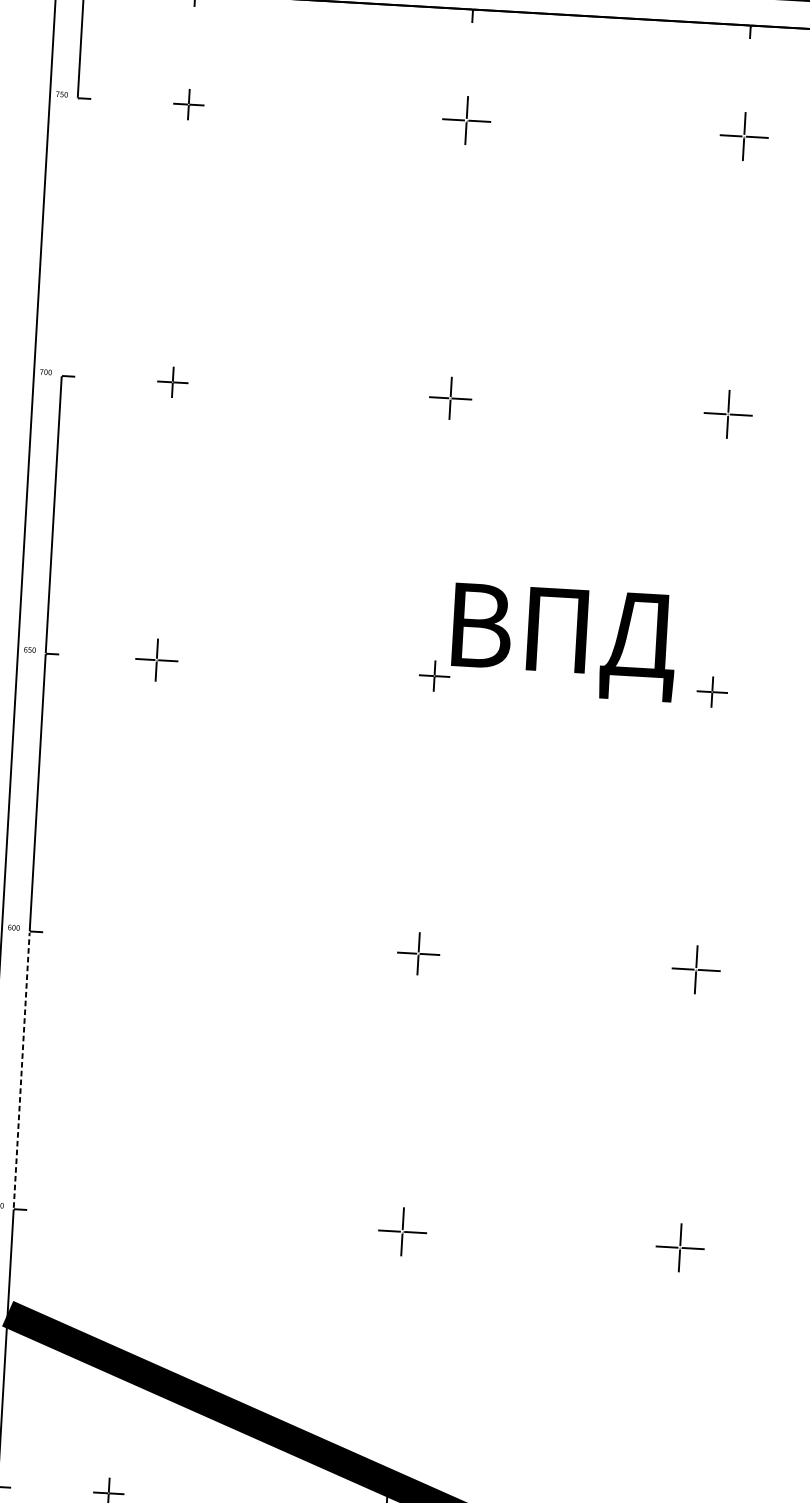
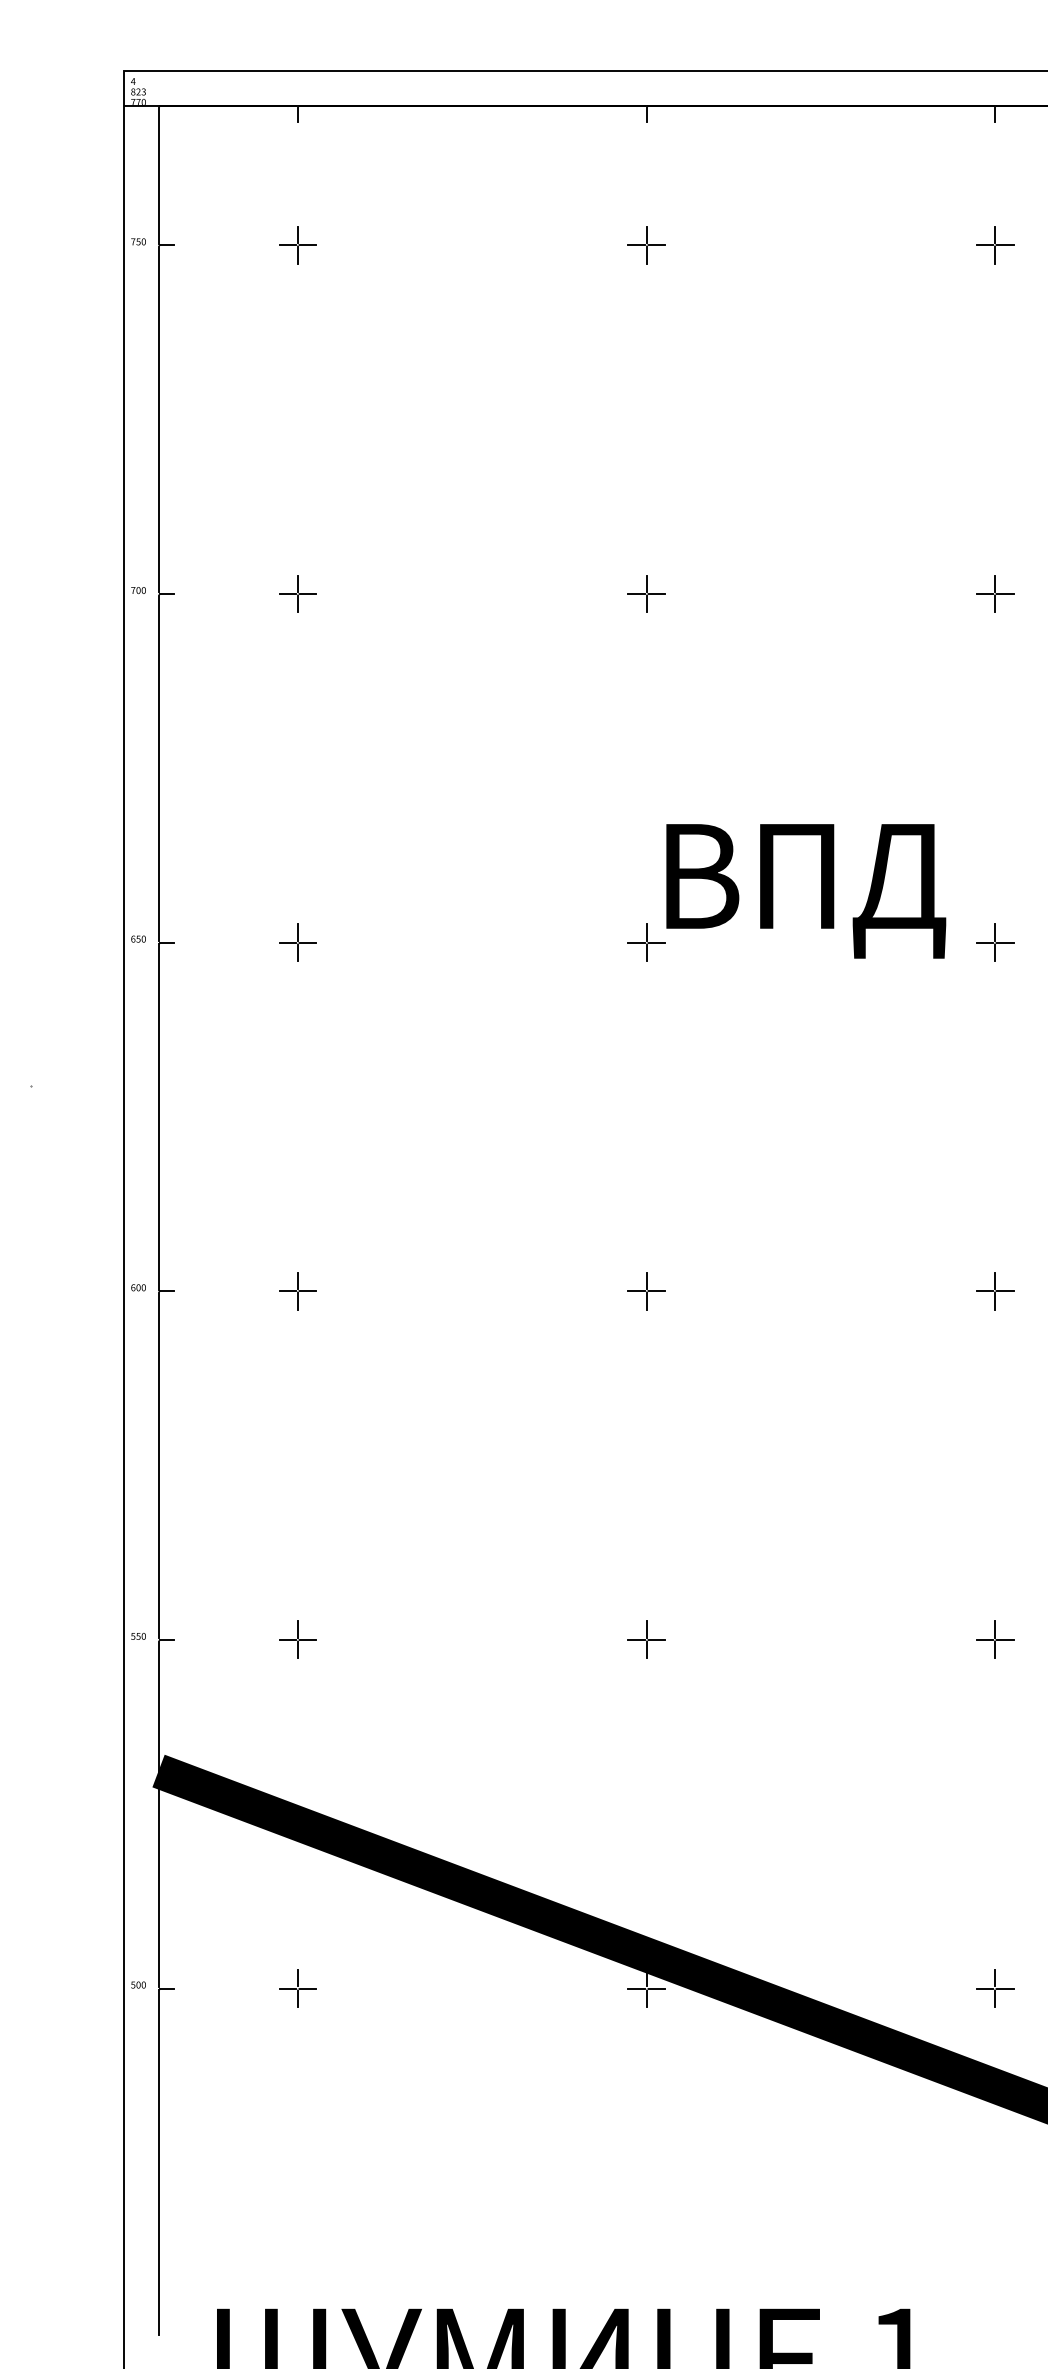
part: (466, 120) -> (646, 245), size x0.62
part: (744, 136) -> (995, 245), size x0.62
line: (69, 236) -> (158, 419), added
part: (450, 397) -> (646, 593), size x0.71
part: (728, 413) -> (995, 593), size x0.62
part: (156, 659) -> (297, 942), size x0.71
part: (140, 938) -> (297, 1291), added
part: (418, 954) -> (646, 1291), size x0.71
part: (696, 970) -> (995, 1291), size x0.62
line: (21, 1070) -> (158, 1465), dashed -> solid
part: (124, 1215) -> (297, 1639), added
part: (402, 1231) -> (646, 1639), size x0.62
part: (680, 1247) -> (995, 1639), size x0.62

